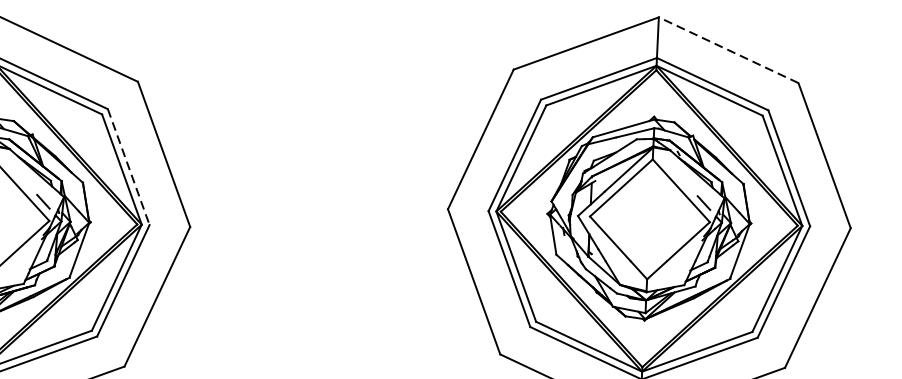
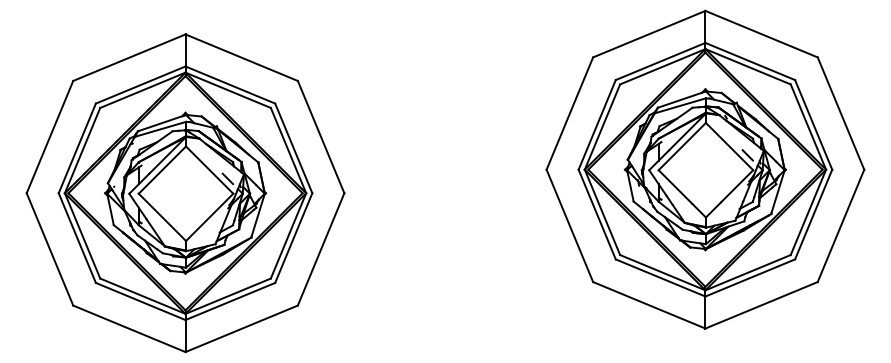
line: (728, 50) -> (761, 34), dashed -> solid
line: (128, 167) -> (293, 148), dashed -> solid

